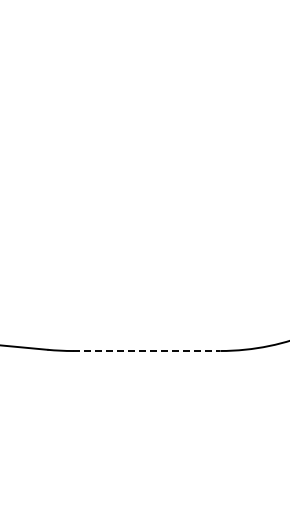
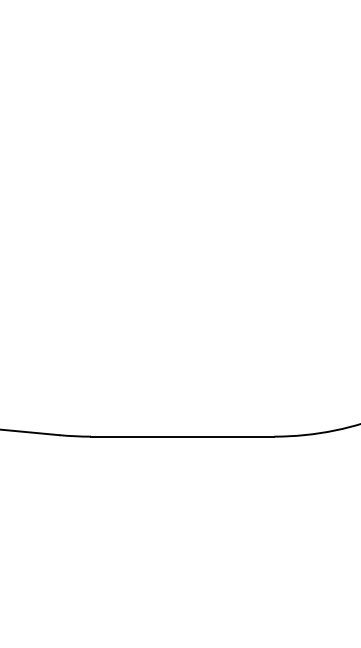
line: (146, 351) -> (182, 437), dashed -> solid

